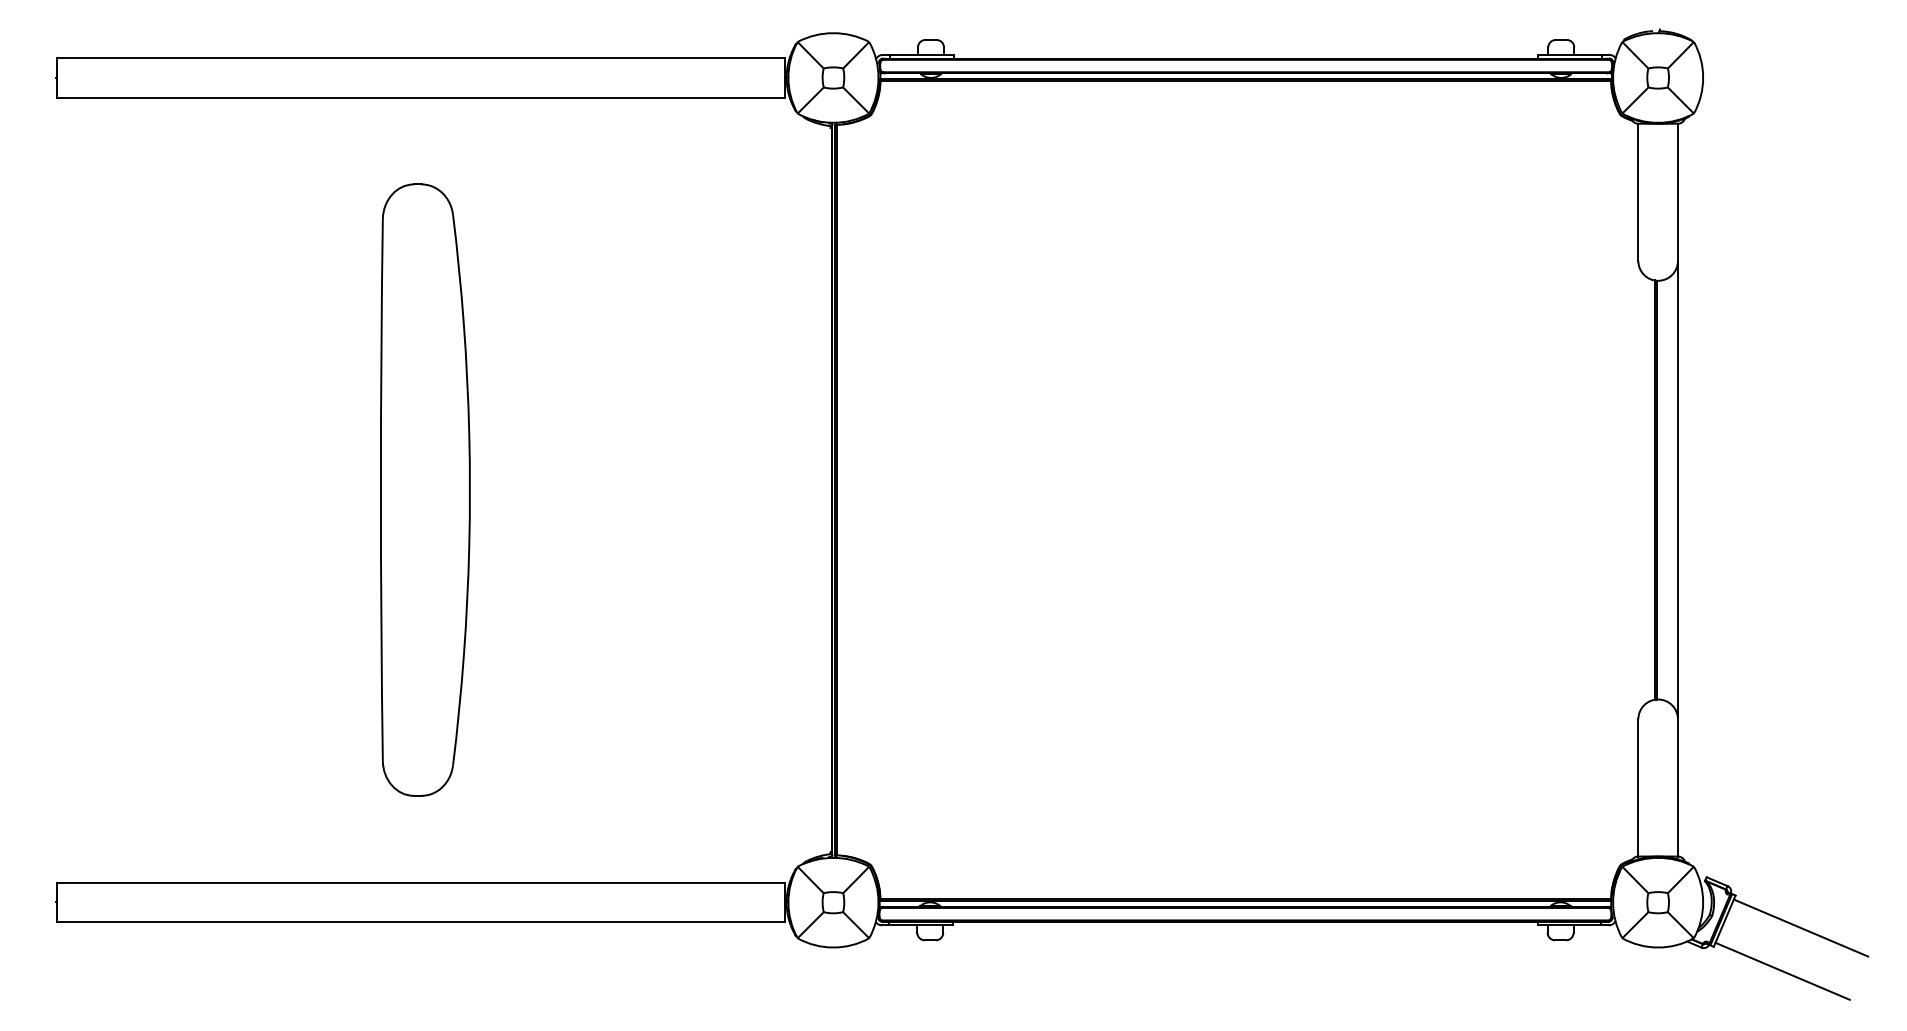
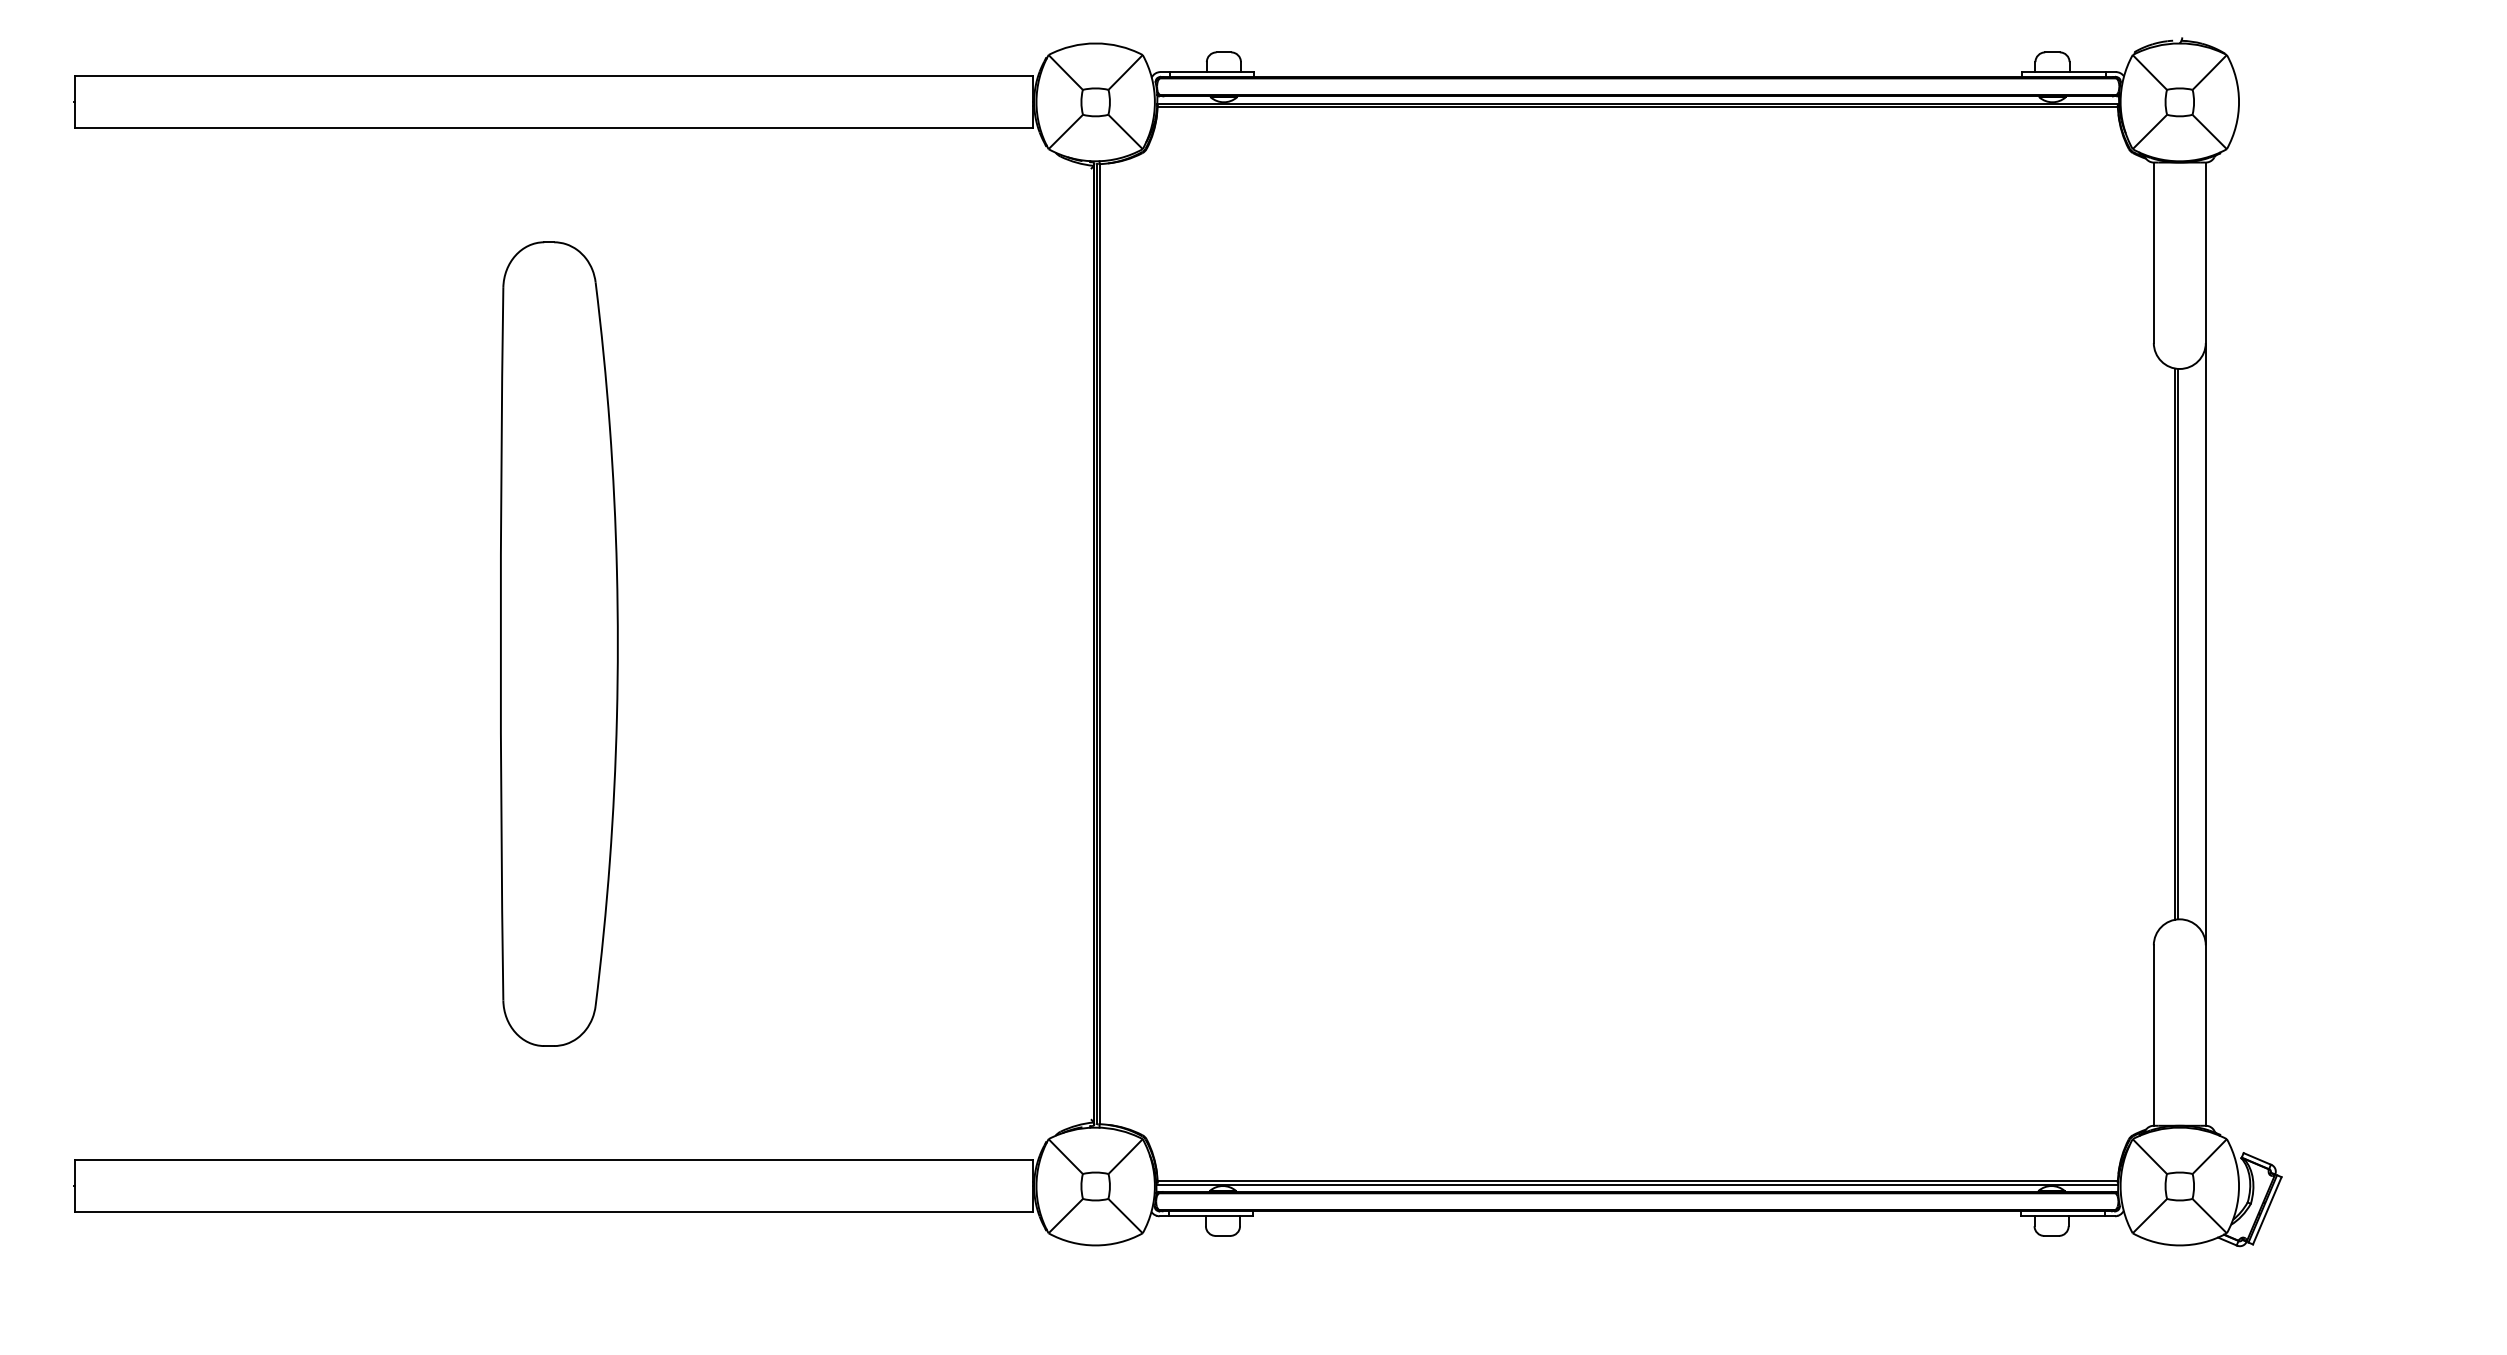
line: (1800, 927) -> (2367, 1219), removed
line: (1782, 971) -> (2343, 1276), removed

